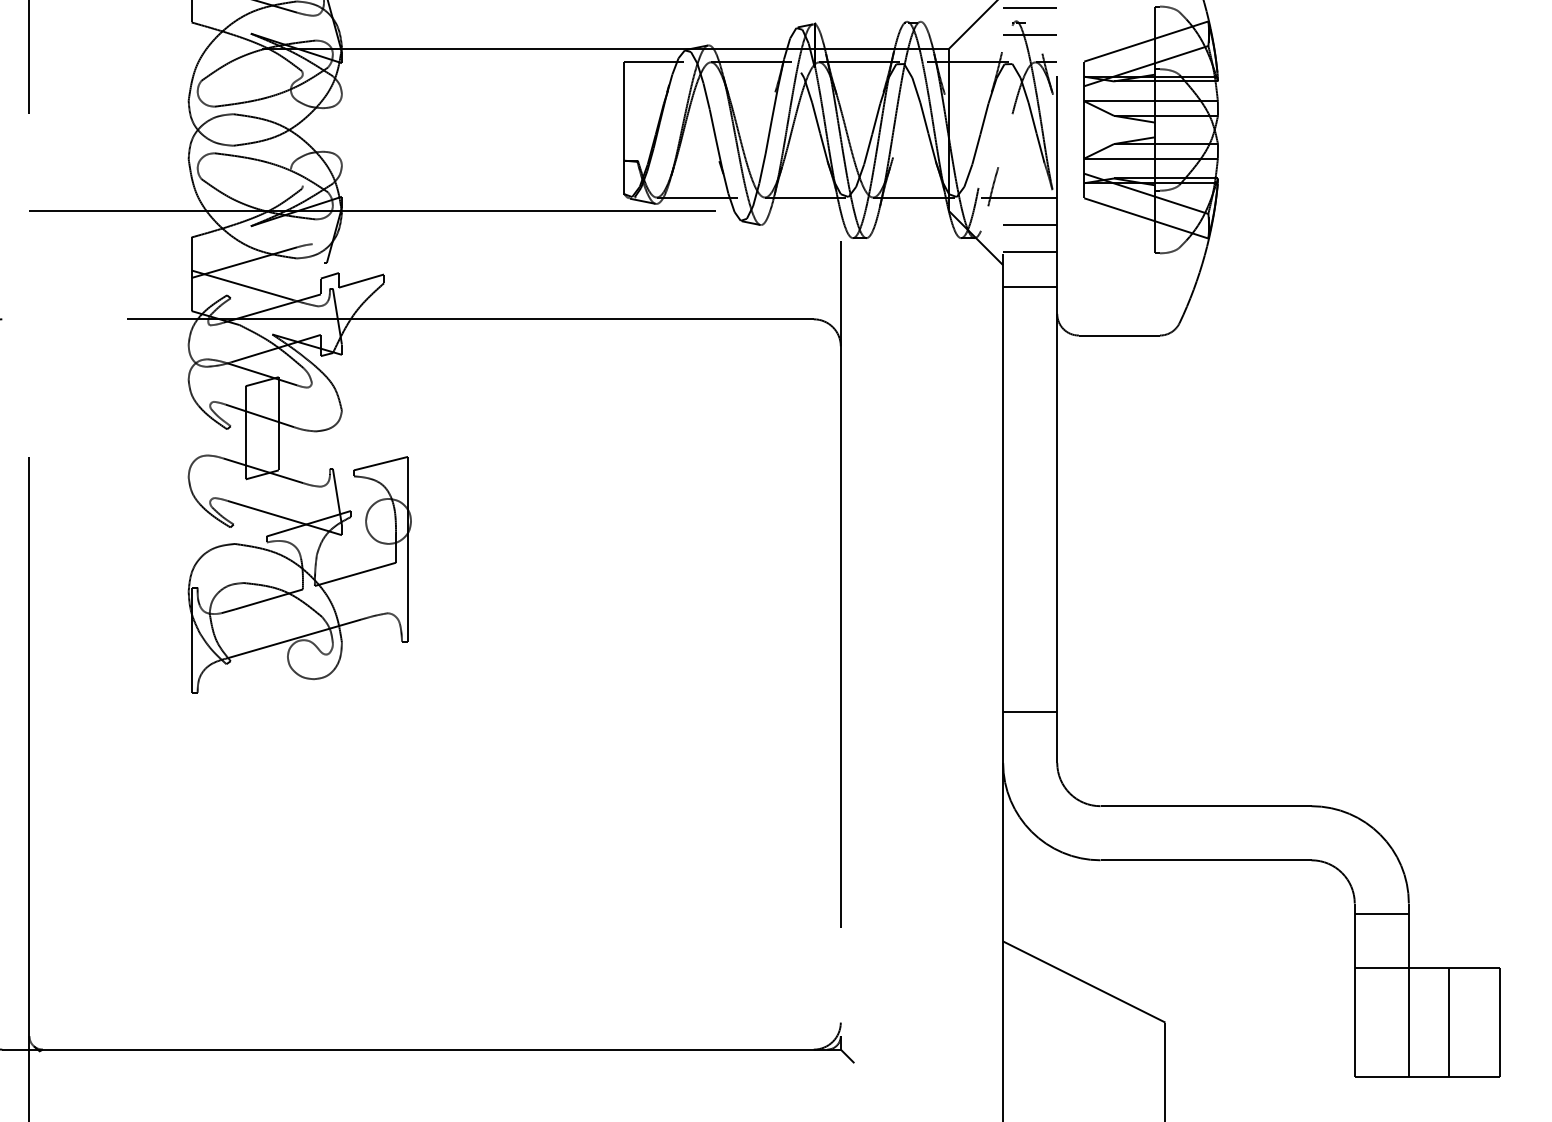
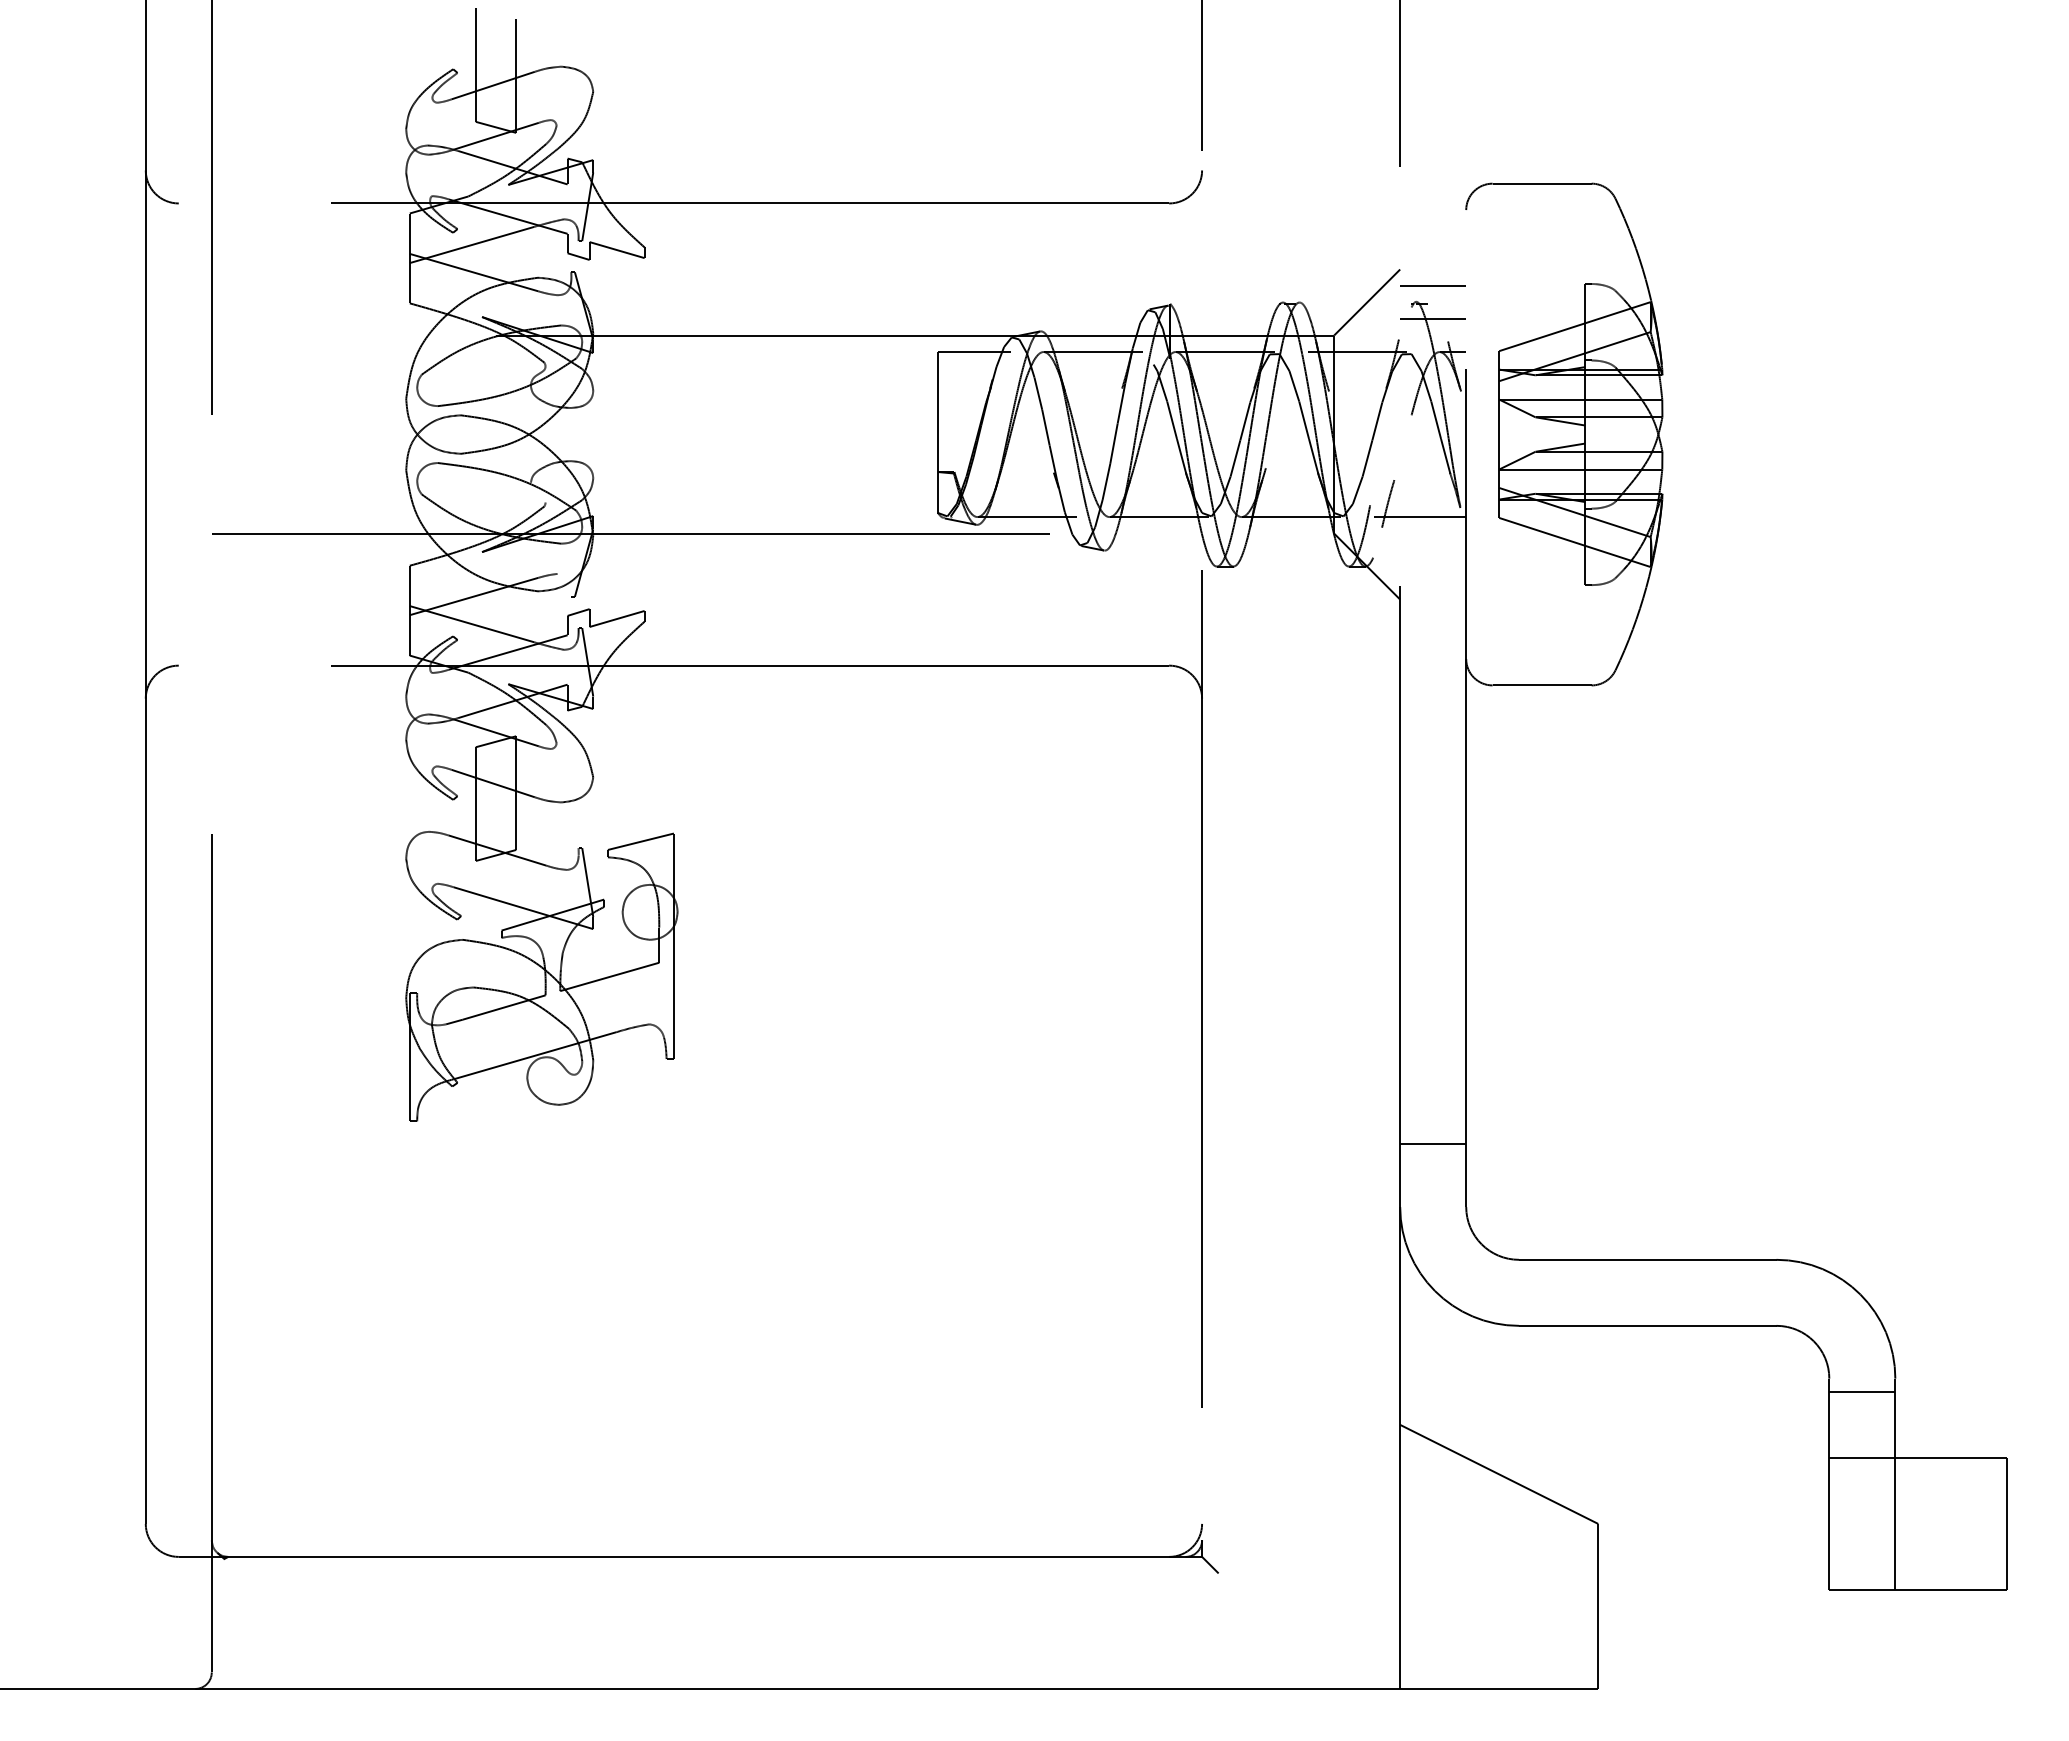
line: (1030, 224) -> (1433, 550), removed
line: (1030, 252) -> (1433, 583), removed
line: (1030, 286) -> (1433, 625), removed
line: (1449, 1022) -> (1944, 1523), removed

